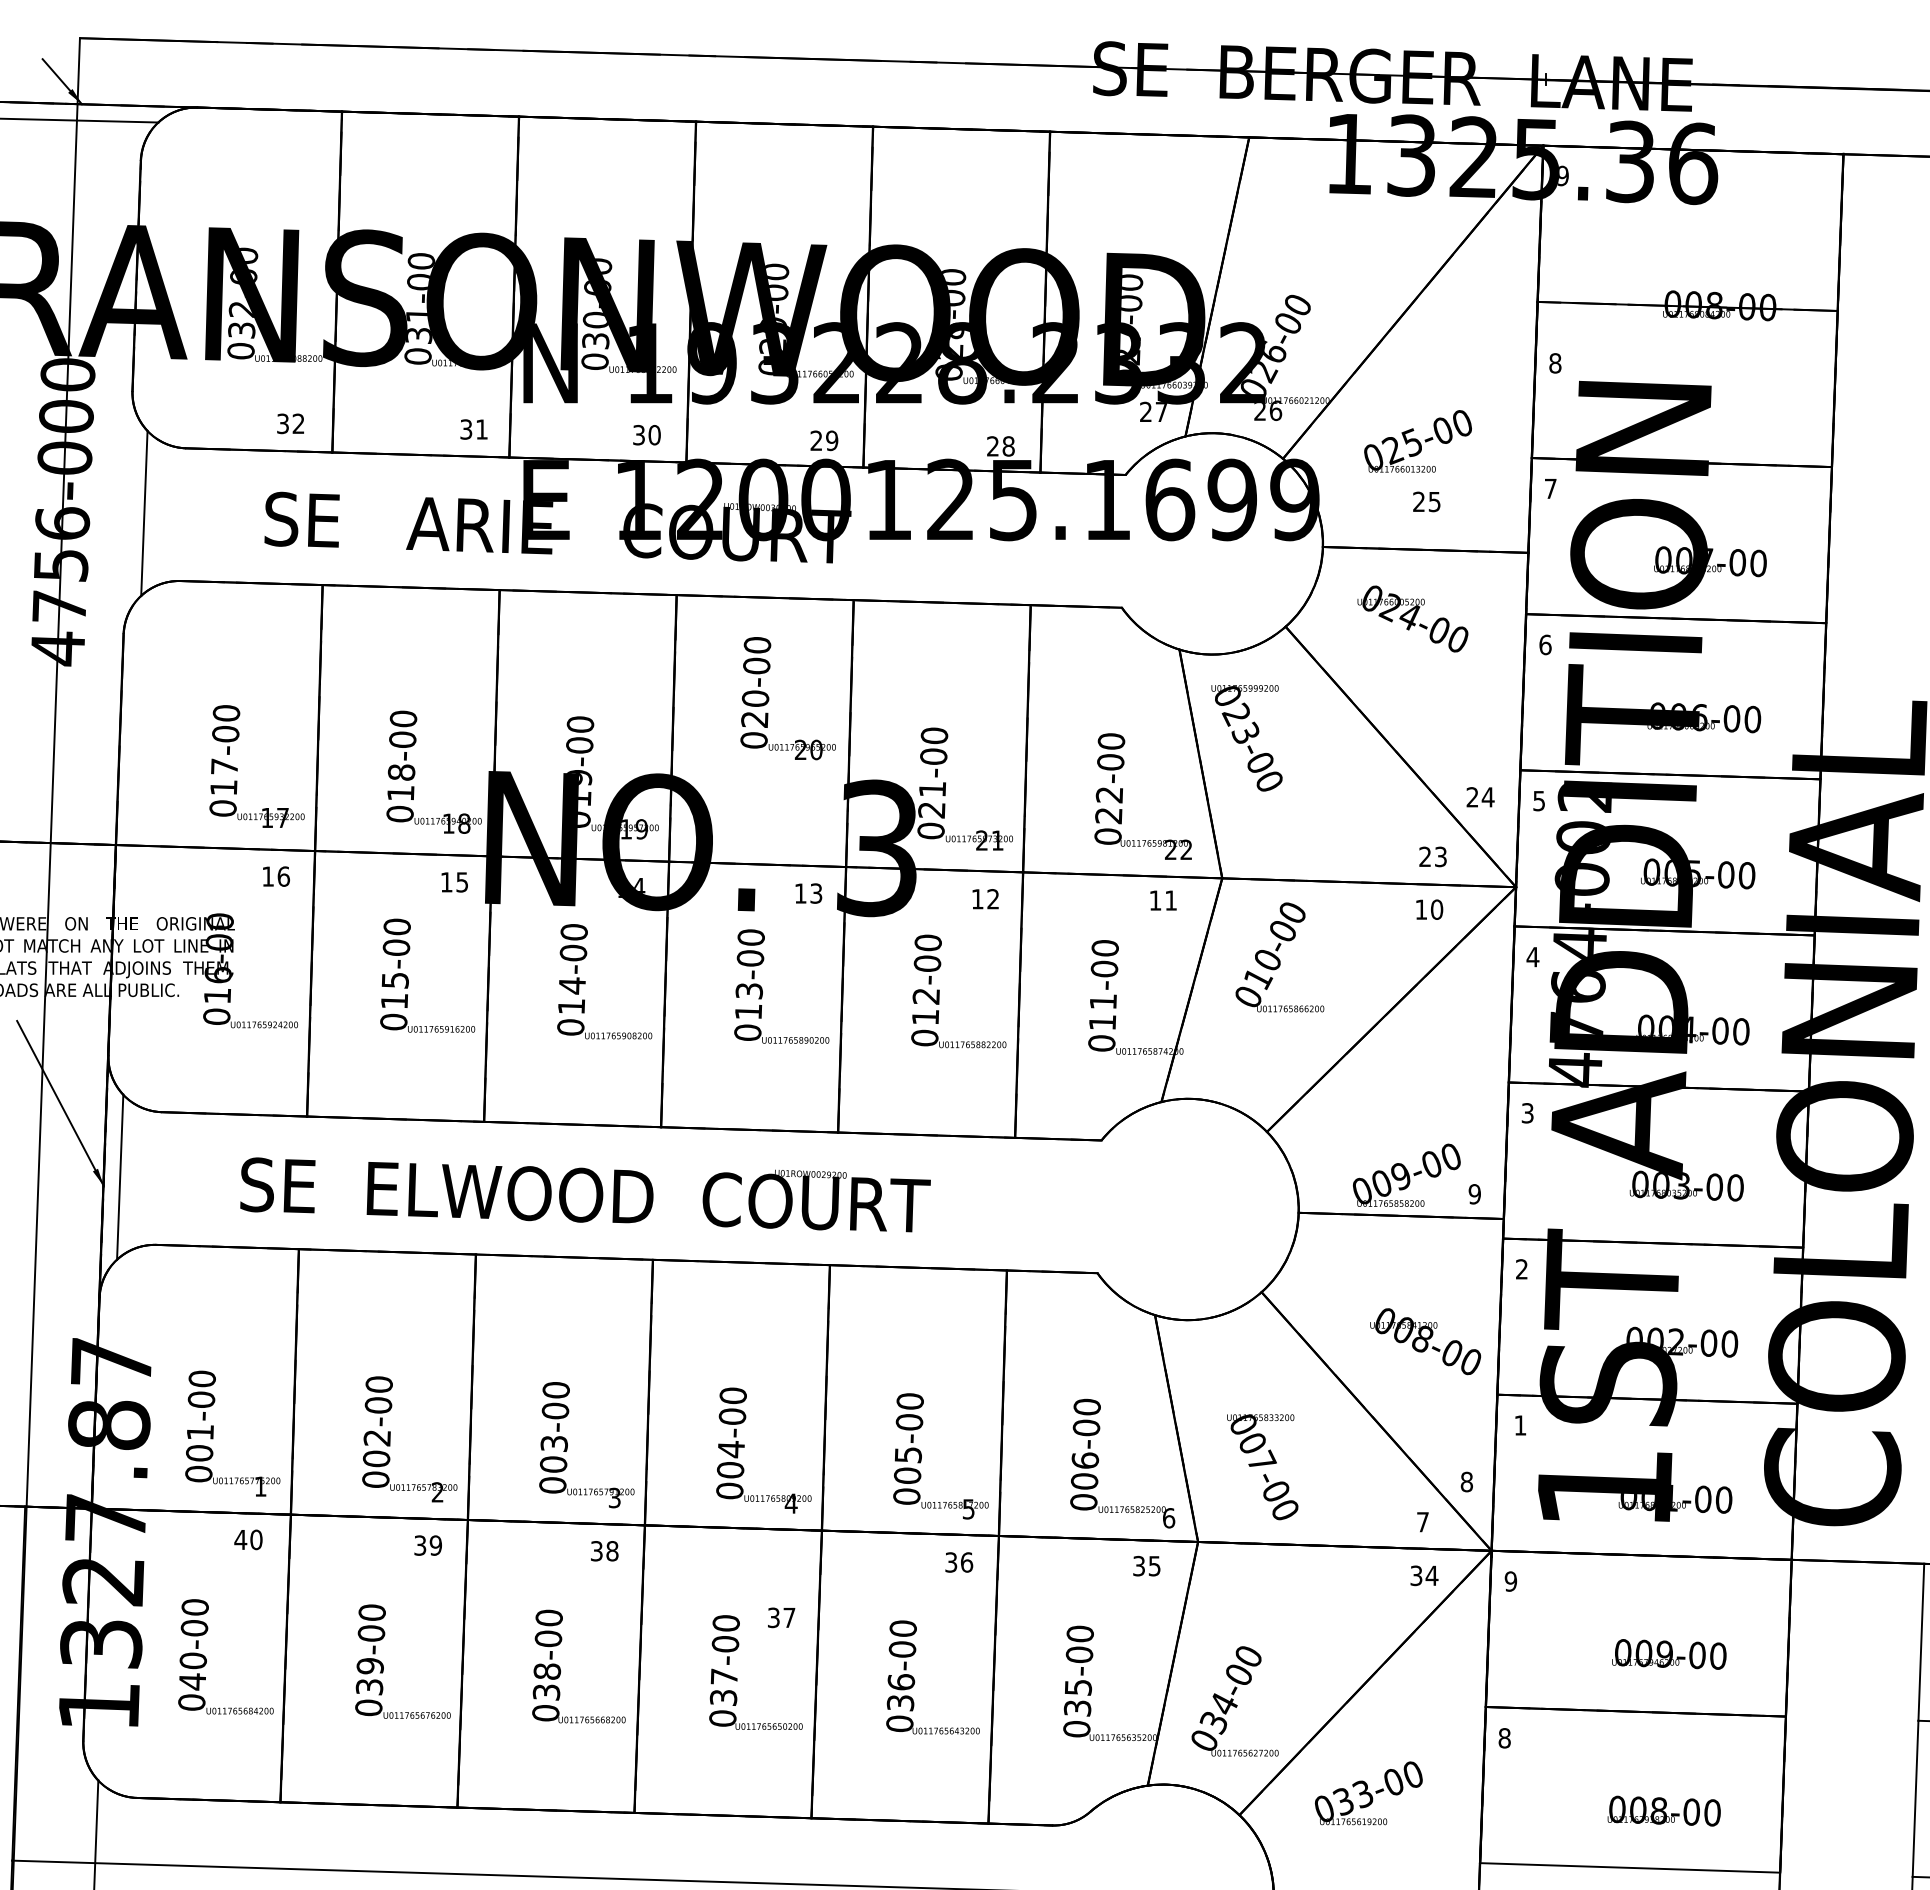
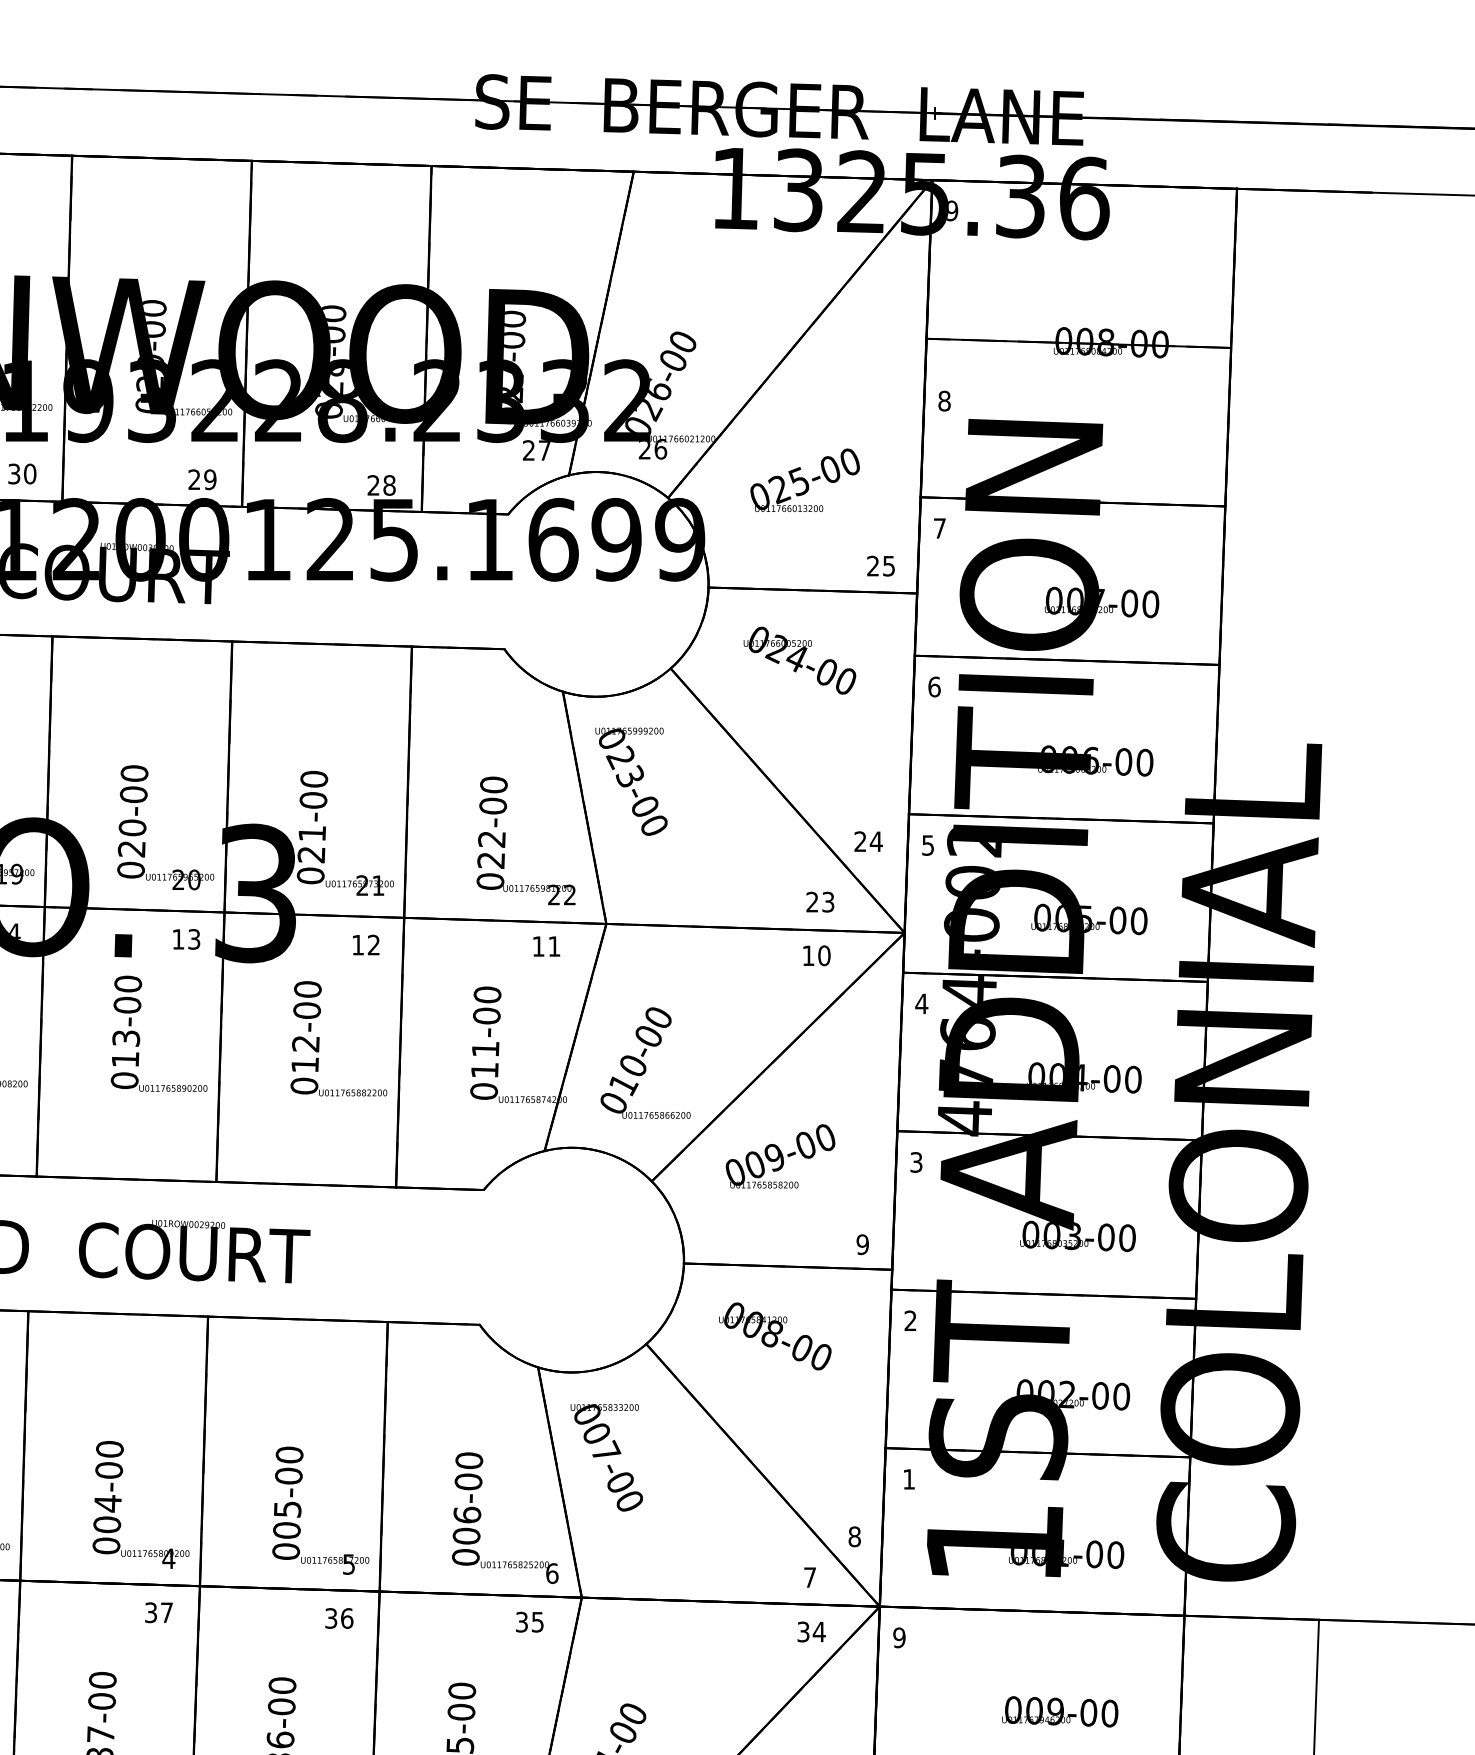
text: (1426, 501) -> (880, 565), moved
text: (787, 698) -> (164, 827), moved
text: (1279, 957) -> (645, 1063), moved
text: (1406, 1174) -> (780, 1155), moved
text: (1425, 1341) -> (775, 1336), moved
text: (1262, 1467) -> (606, 1458), moved
text: (781, 1617) -> (158, 1612), moved

